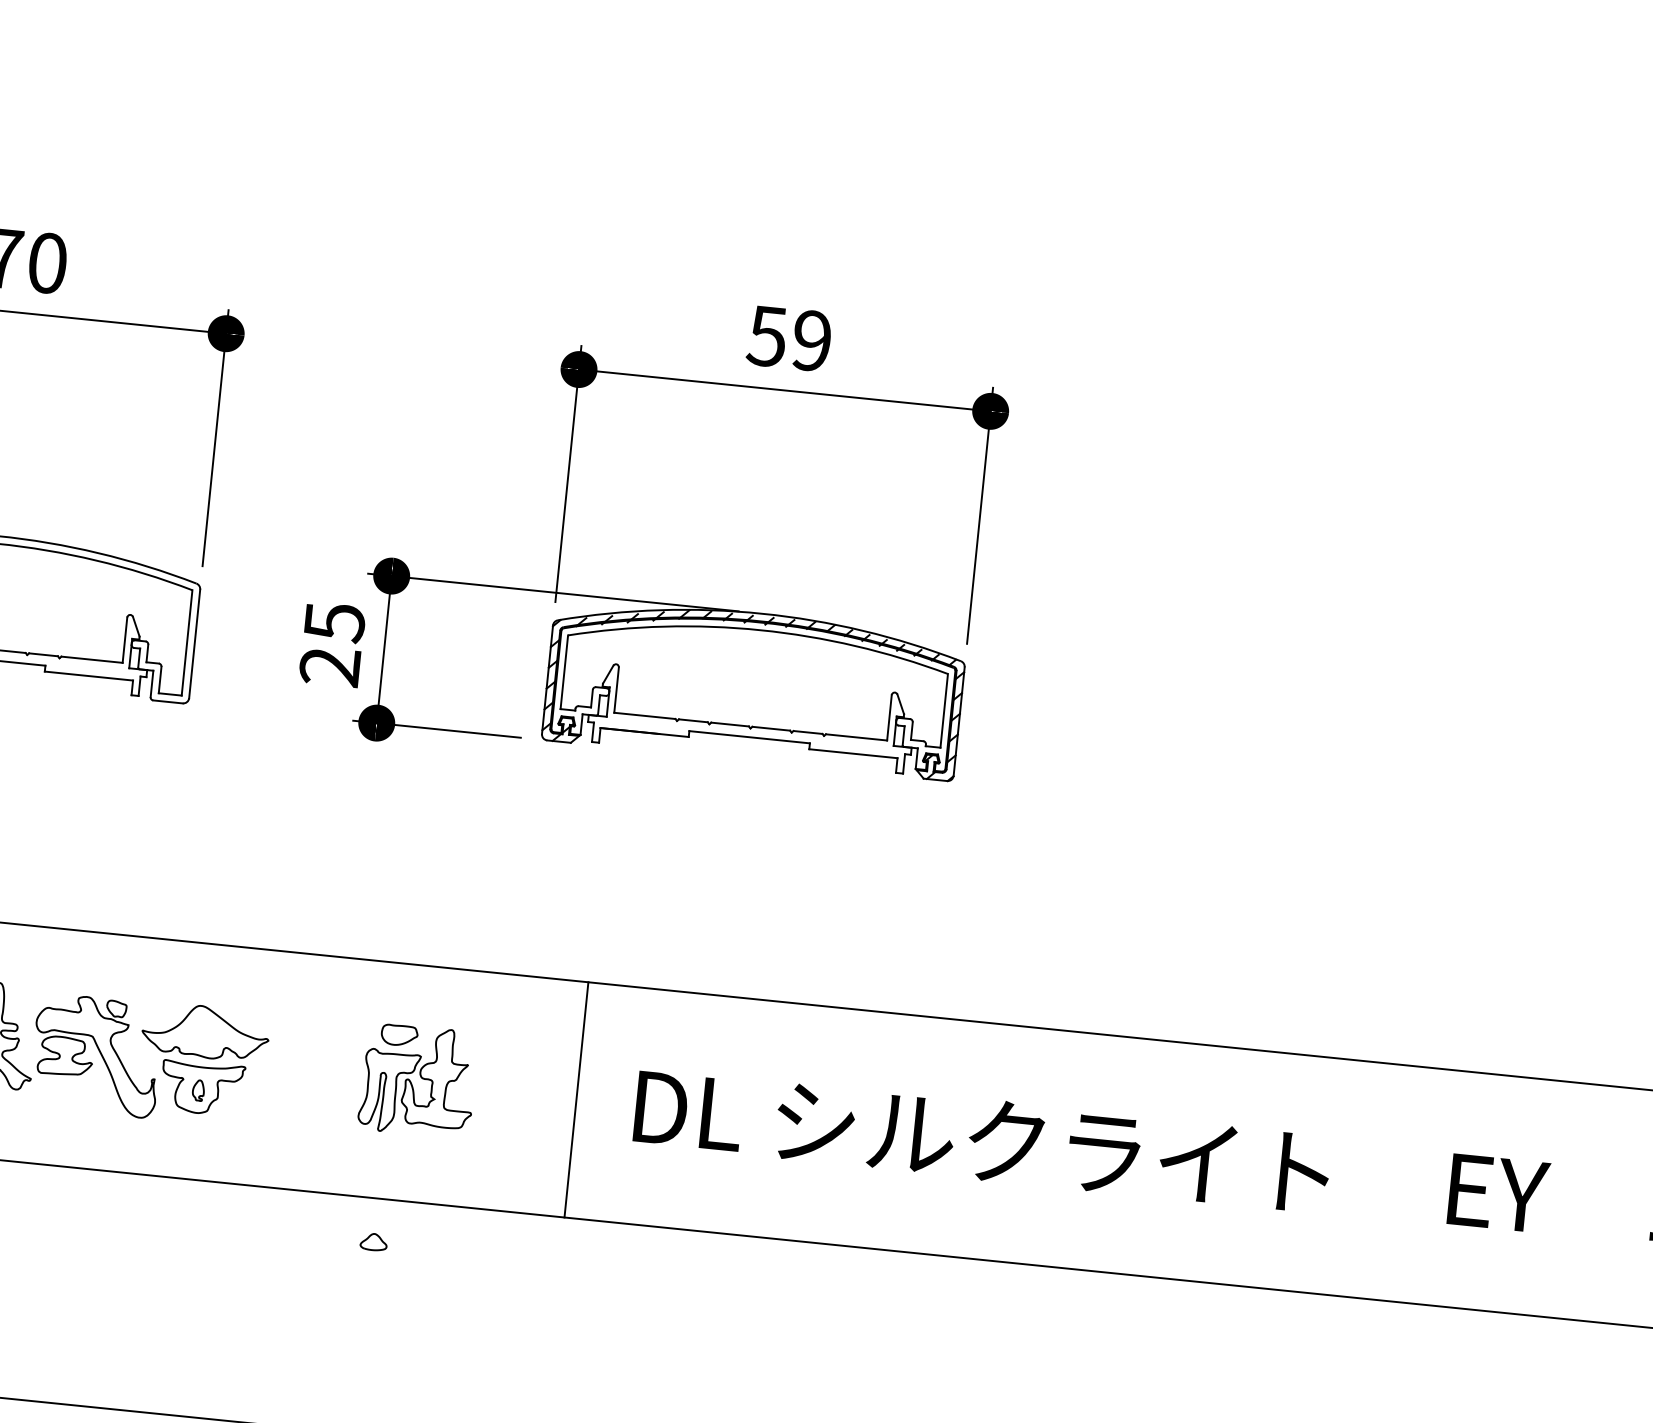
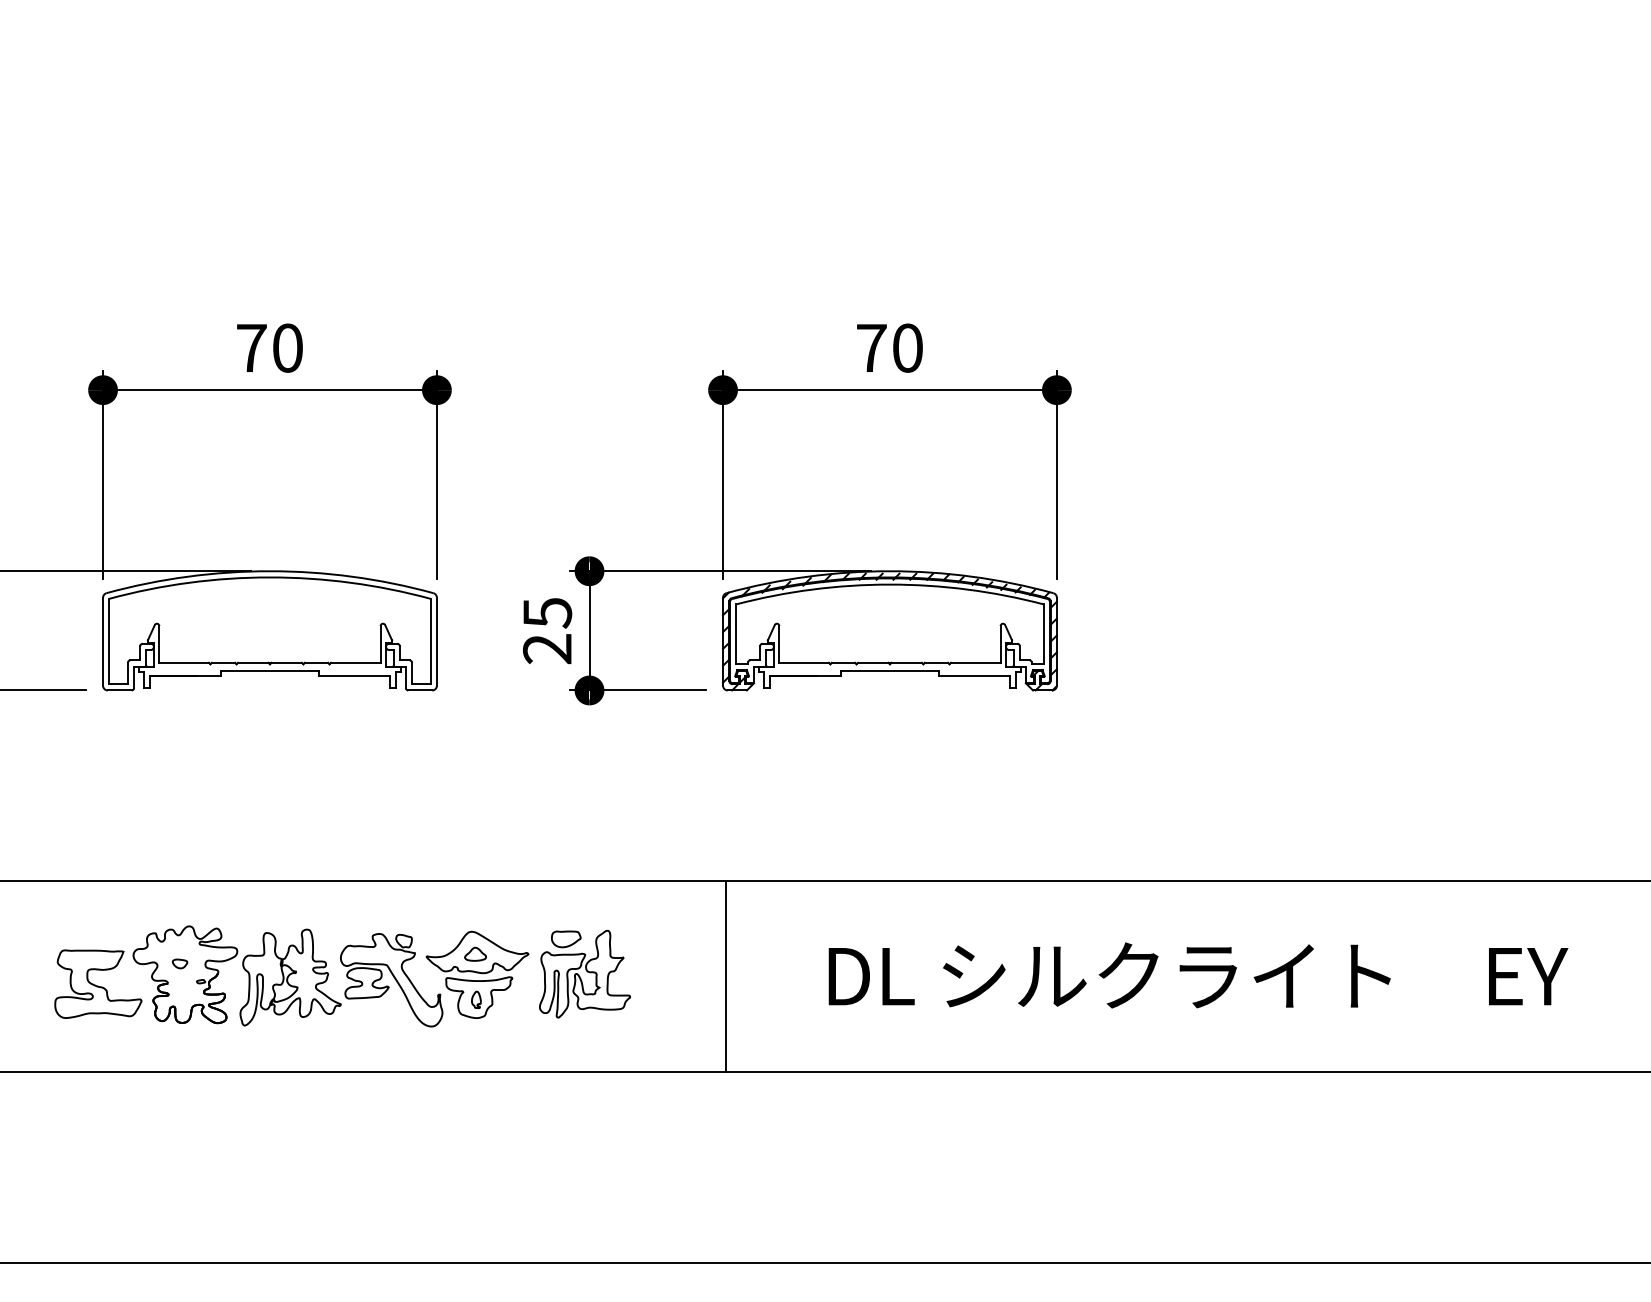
text: (788, 337) -> (888, 347), 59 -> 70
part: (417, 1079) -> (584, 973), moved
line: (576, 1099) -> (725, 976), moved
curve: (370, 1237) -> (472, 950), moved

